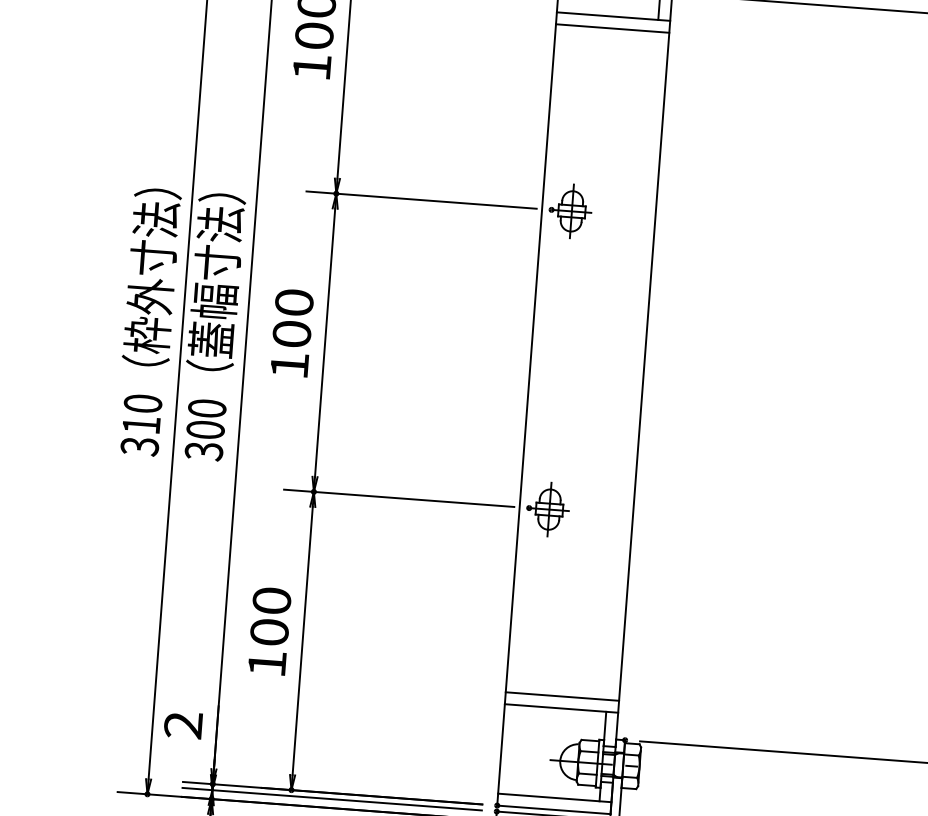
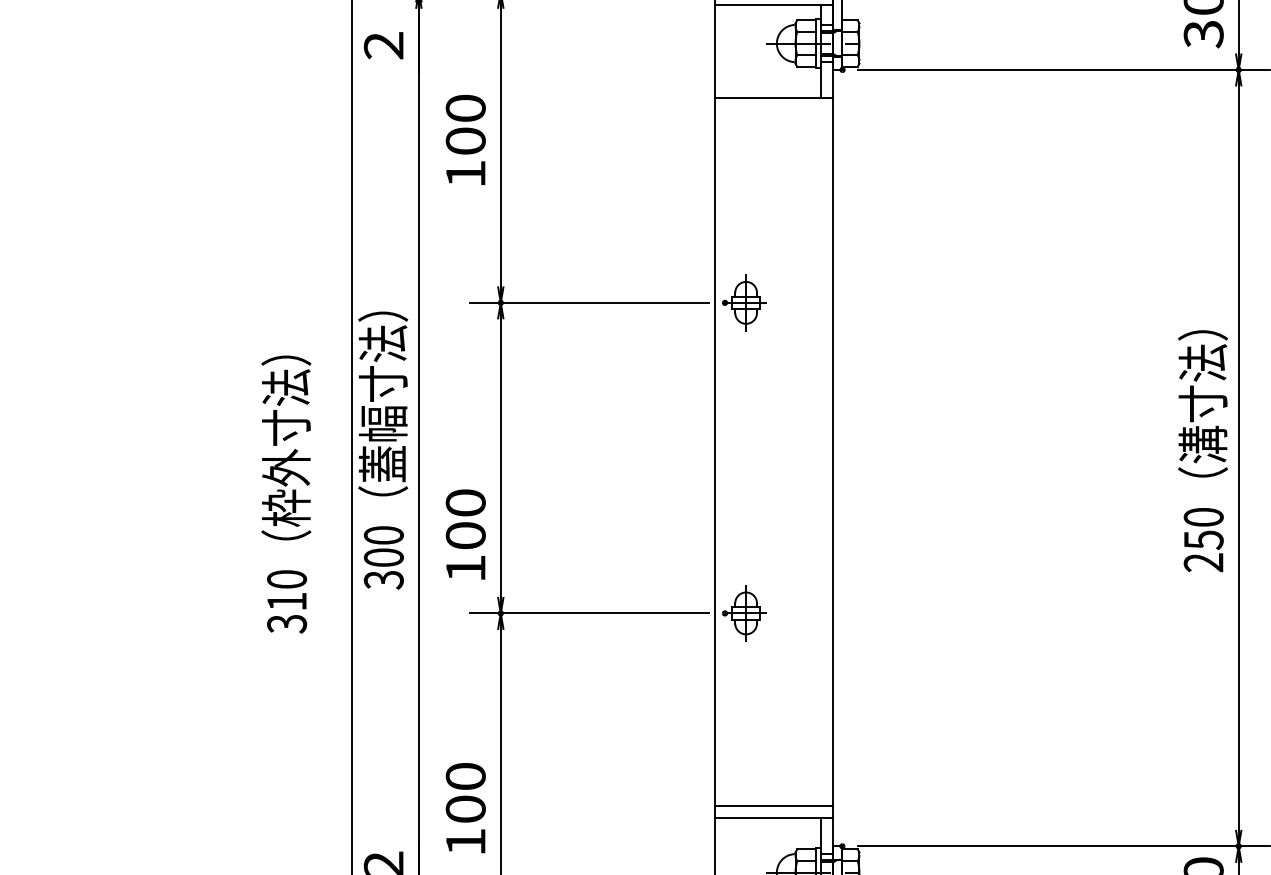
line: (613, 28) -> (774, 110), removed
text: (148, 322) -> (286, 494), moved
text: (291, 332) -> (465, 534), moved
text: (269, 631) -> (465, 808), moved

